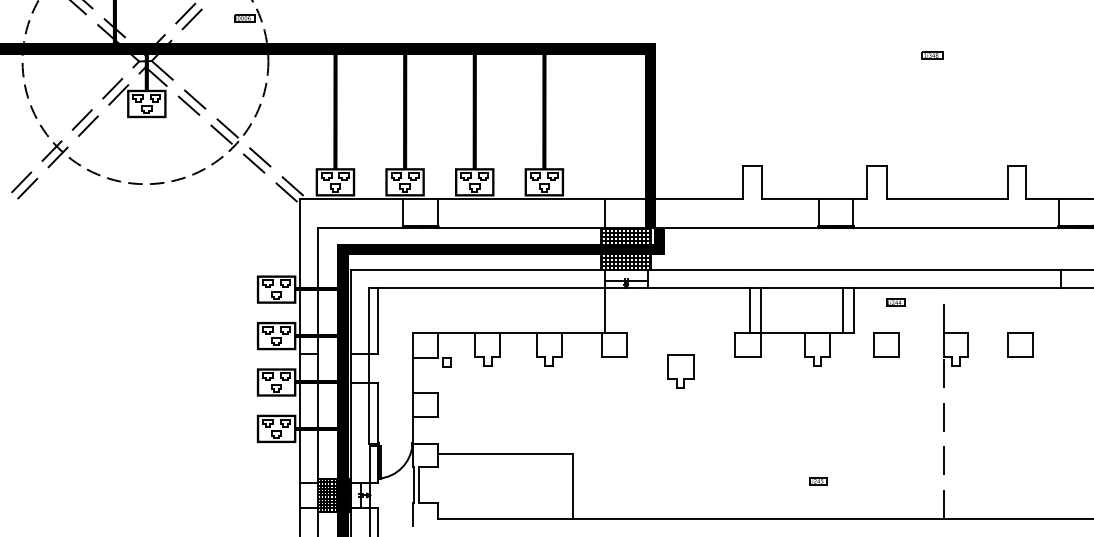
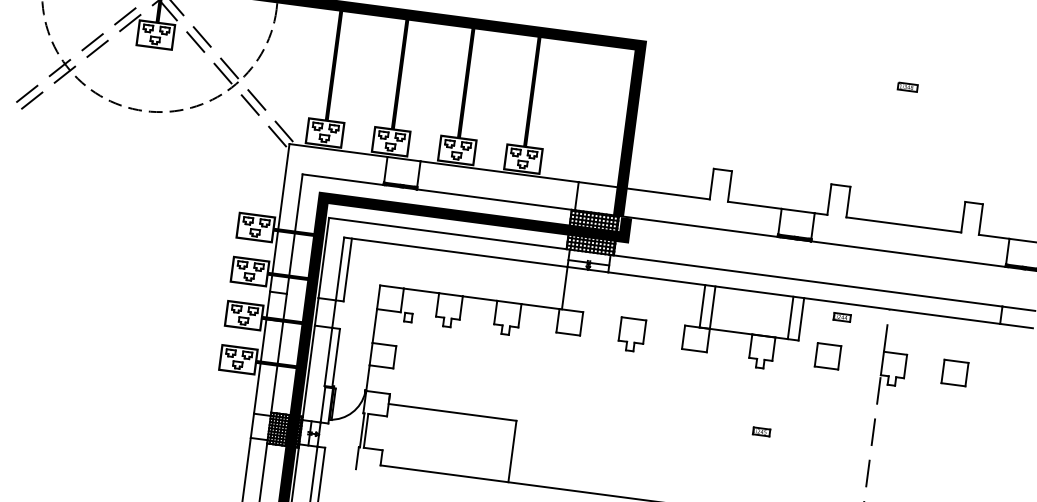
part: (680, 371) -> (631, 334), moved
part: (818, 481) -> (761, 432), moved

